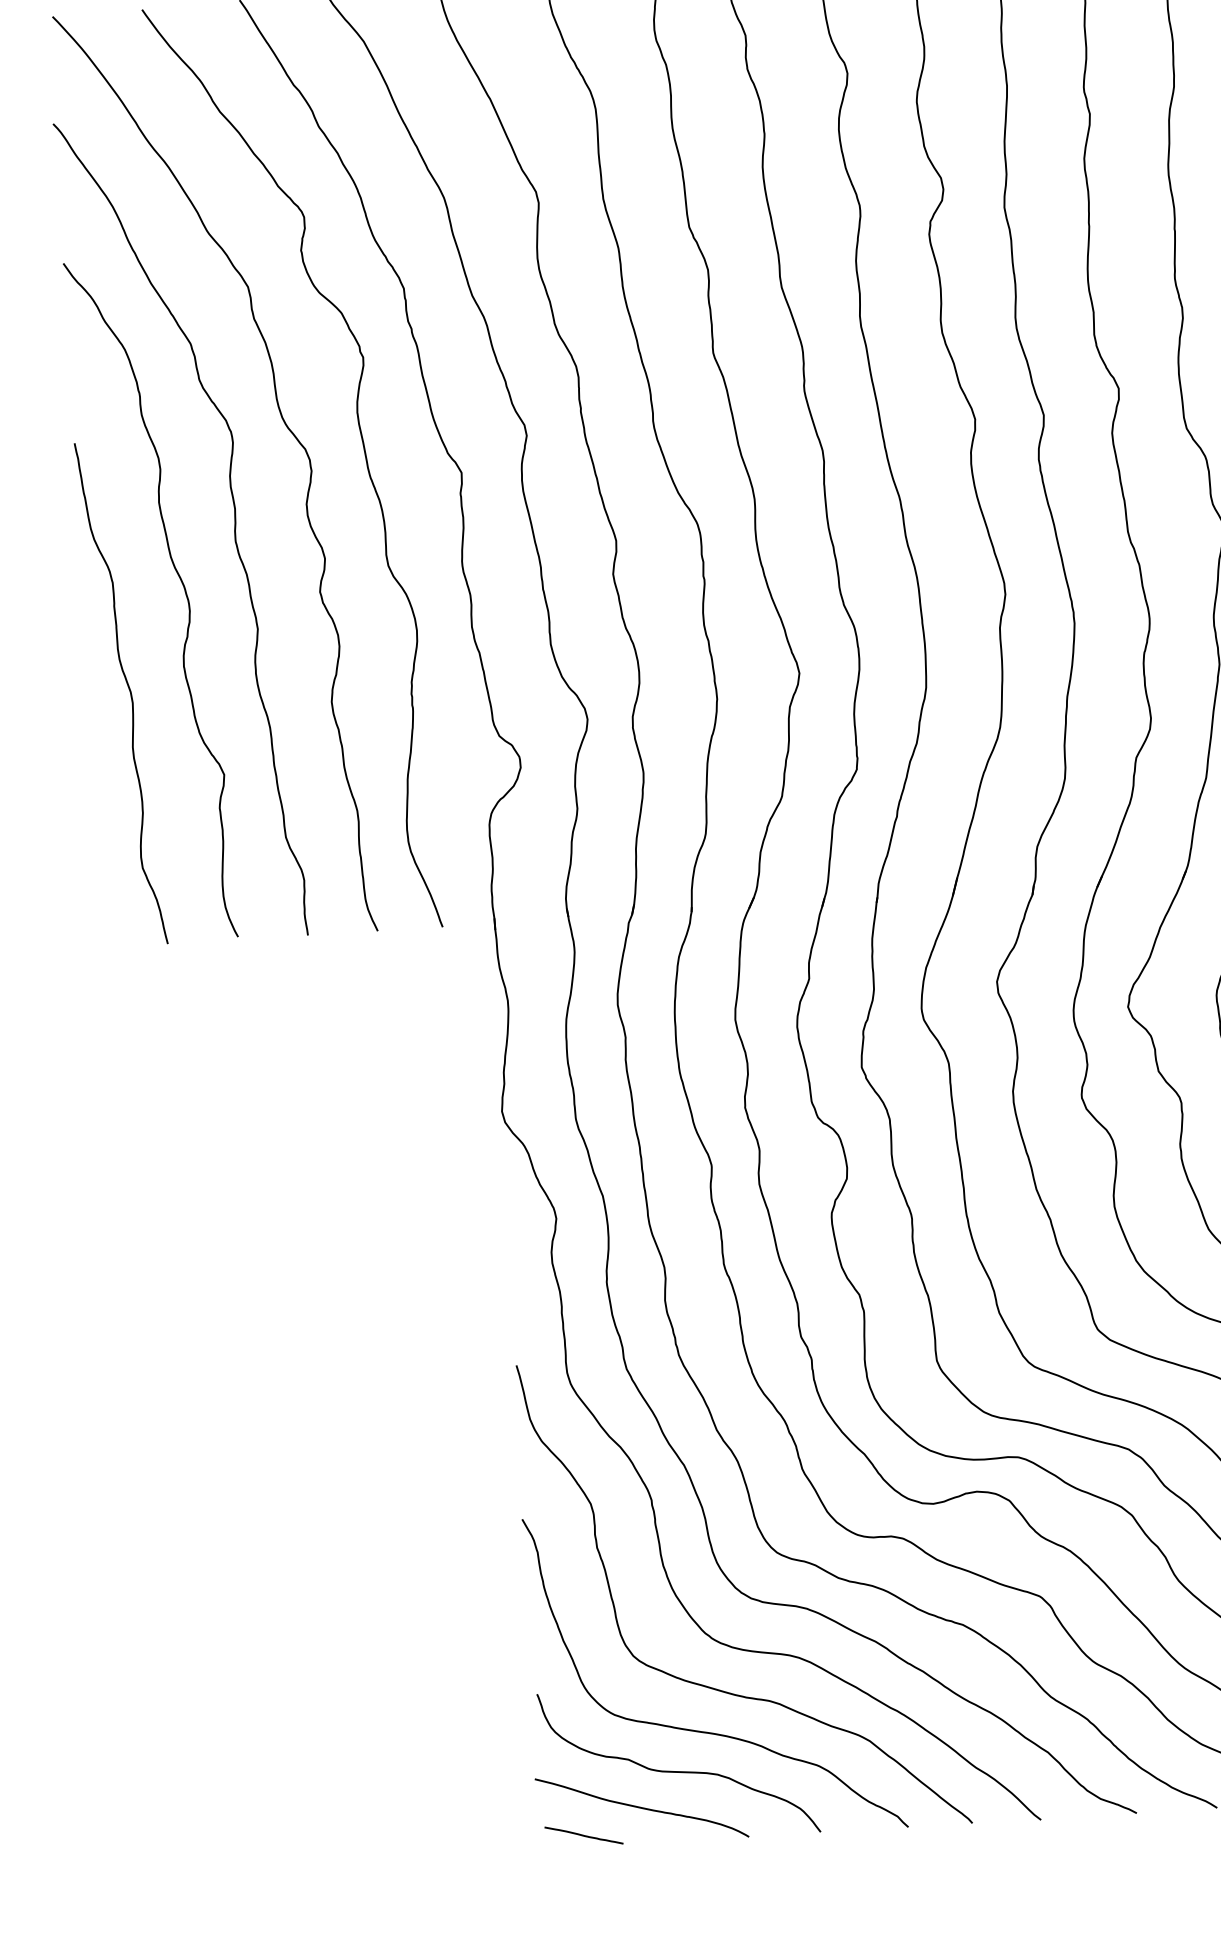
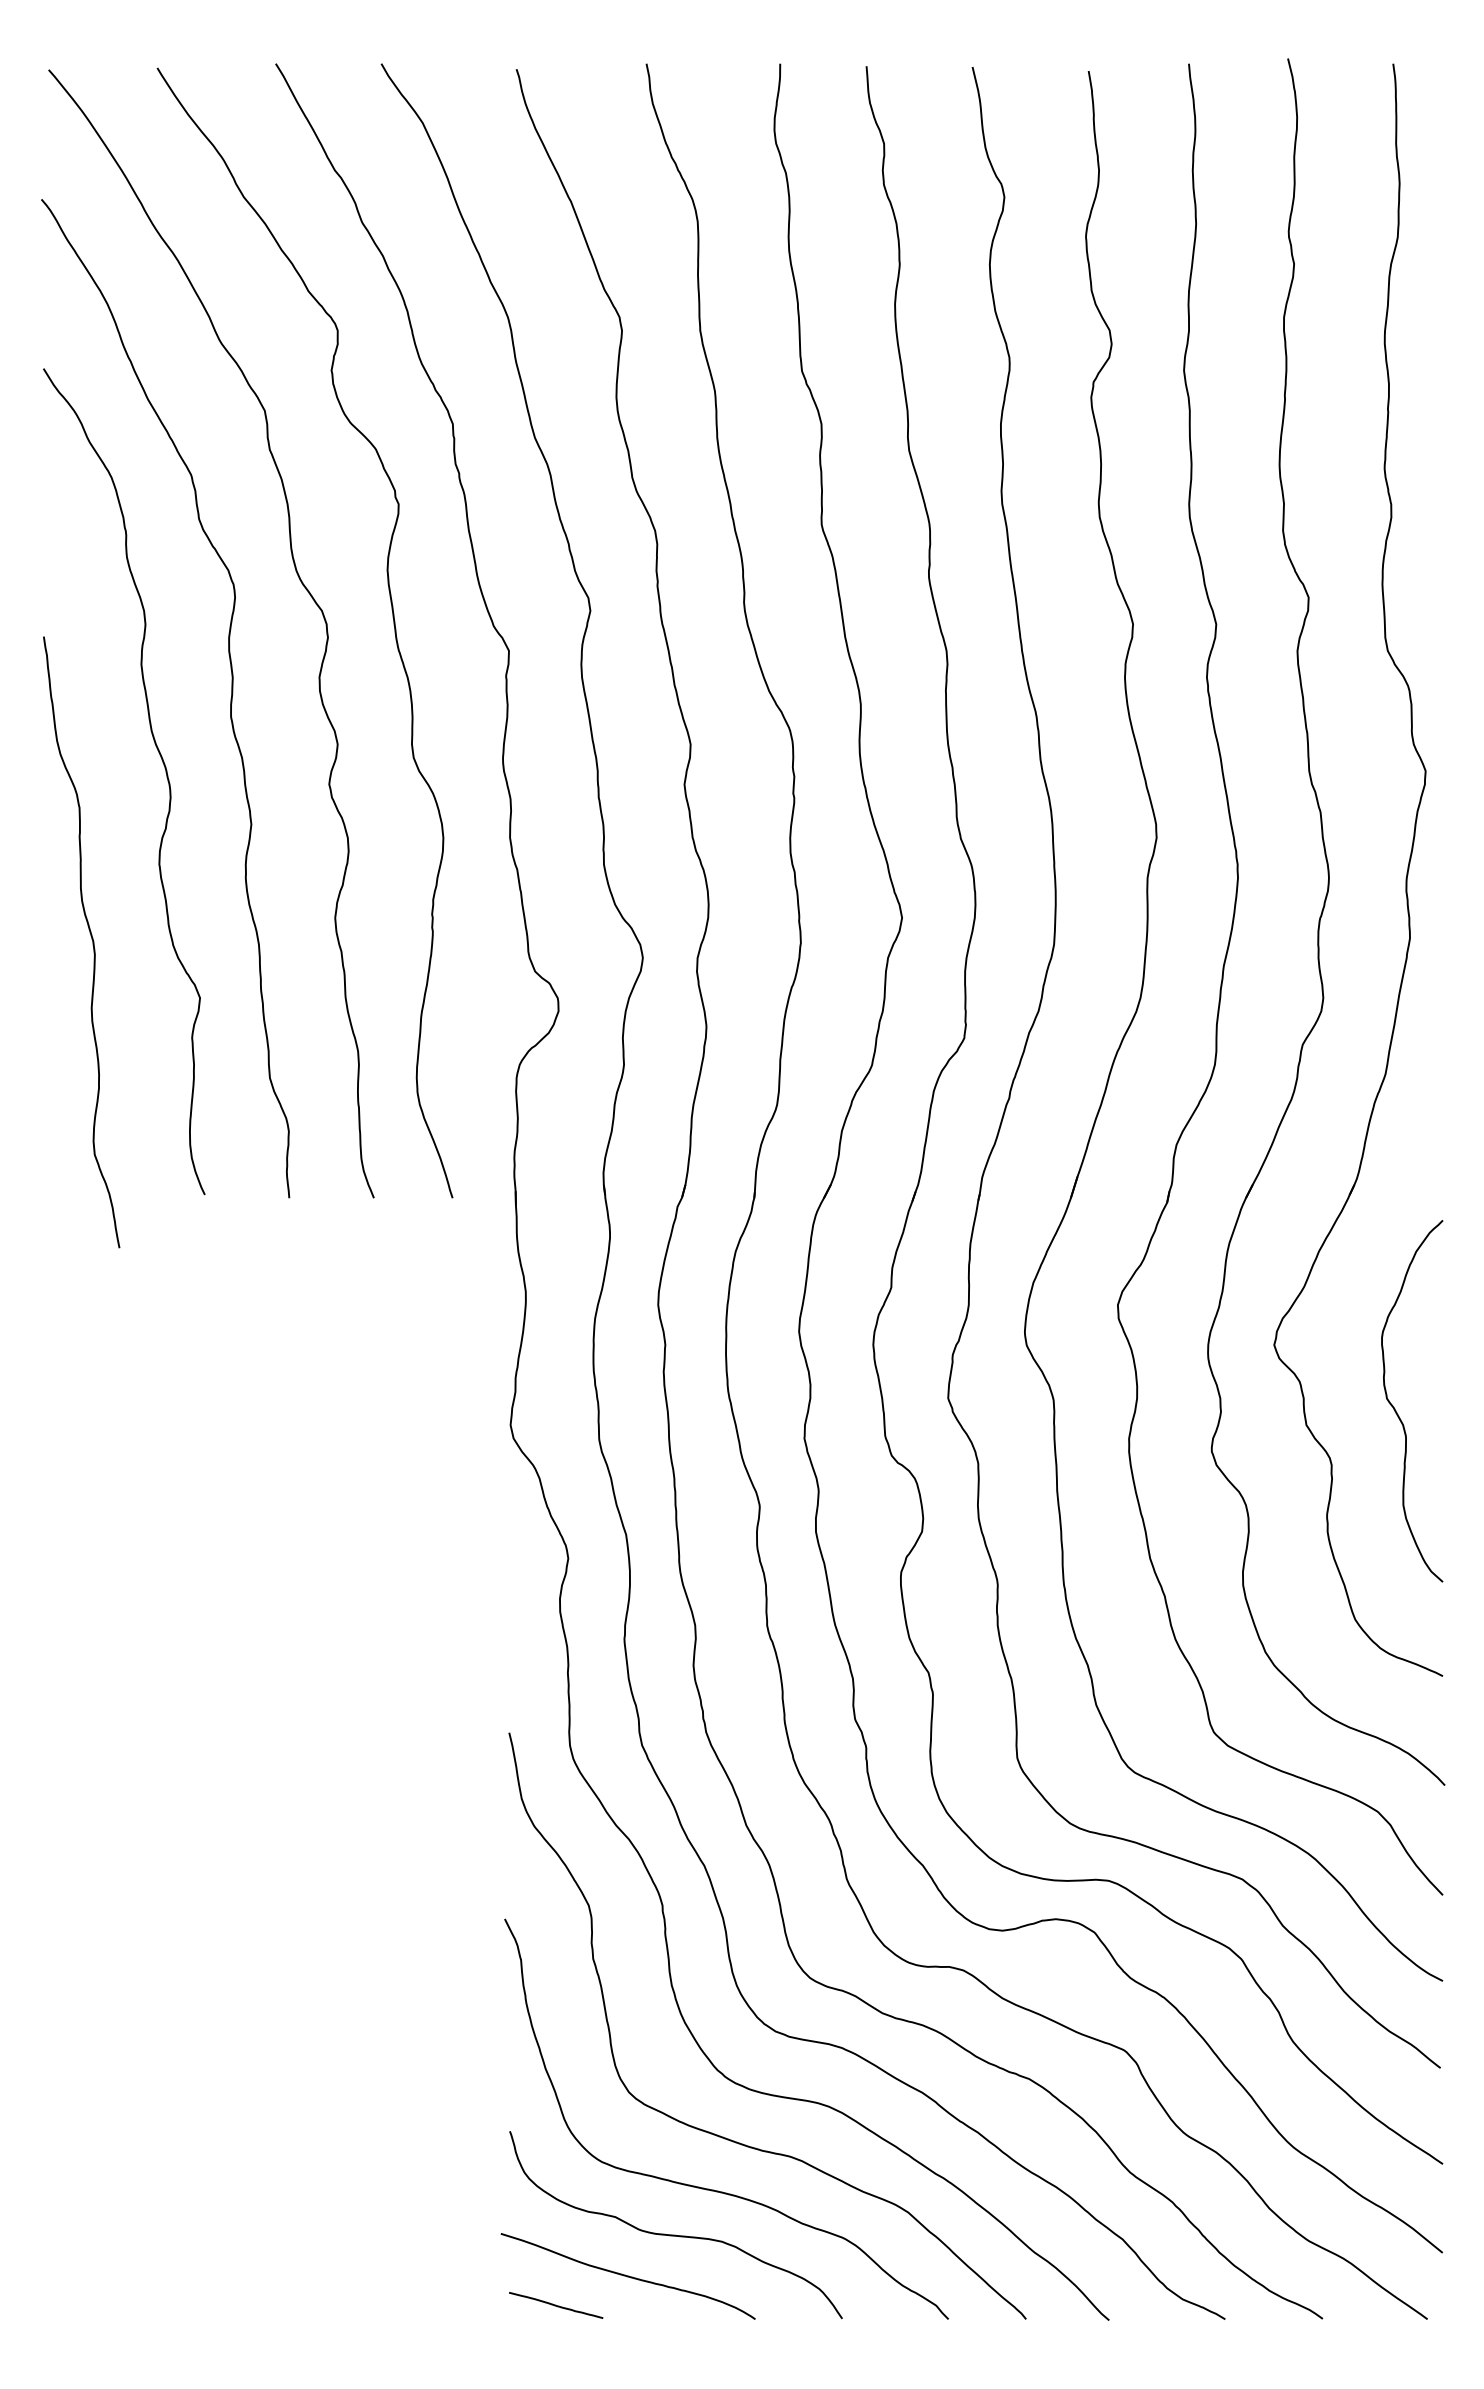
curve: (129, 690) -> (91, 939), moved

